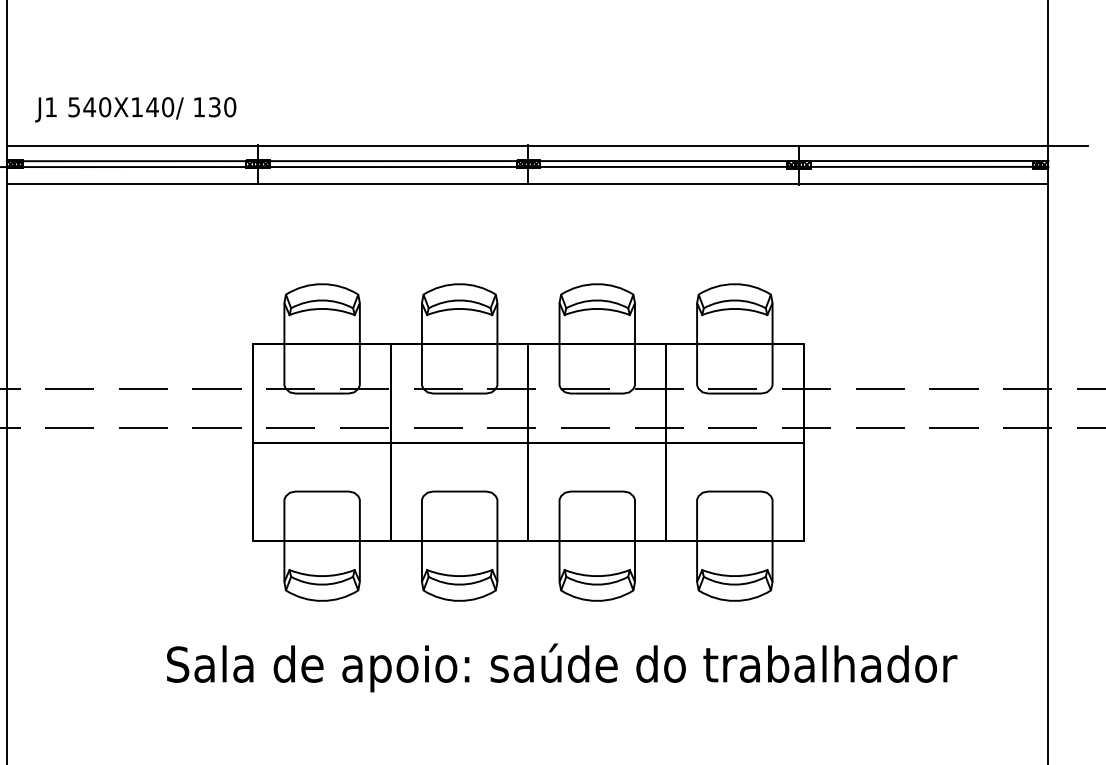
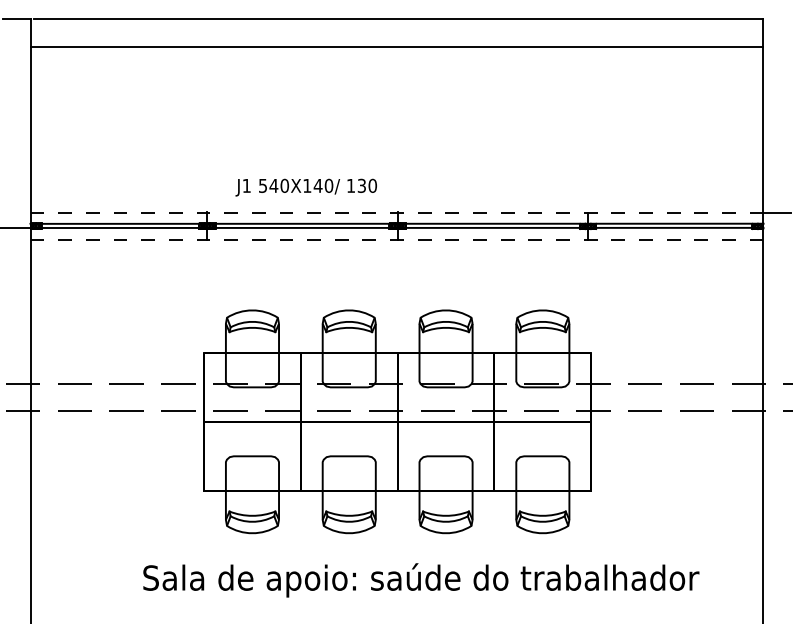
text: (134, 109) -> (305, 187), moved
line: (528, 145) -> (397, 212), solid -> dashed
line: (528, 183) -> (397, 239), solid -> dashed

